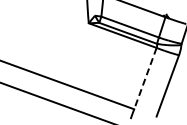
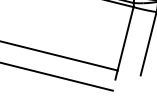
line: (145, 78) -> (125, 38), dashed -> solid

